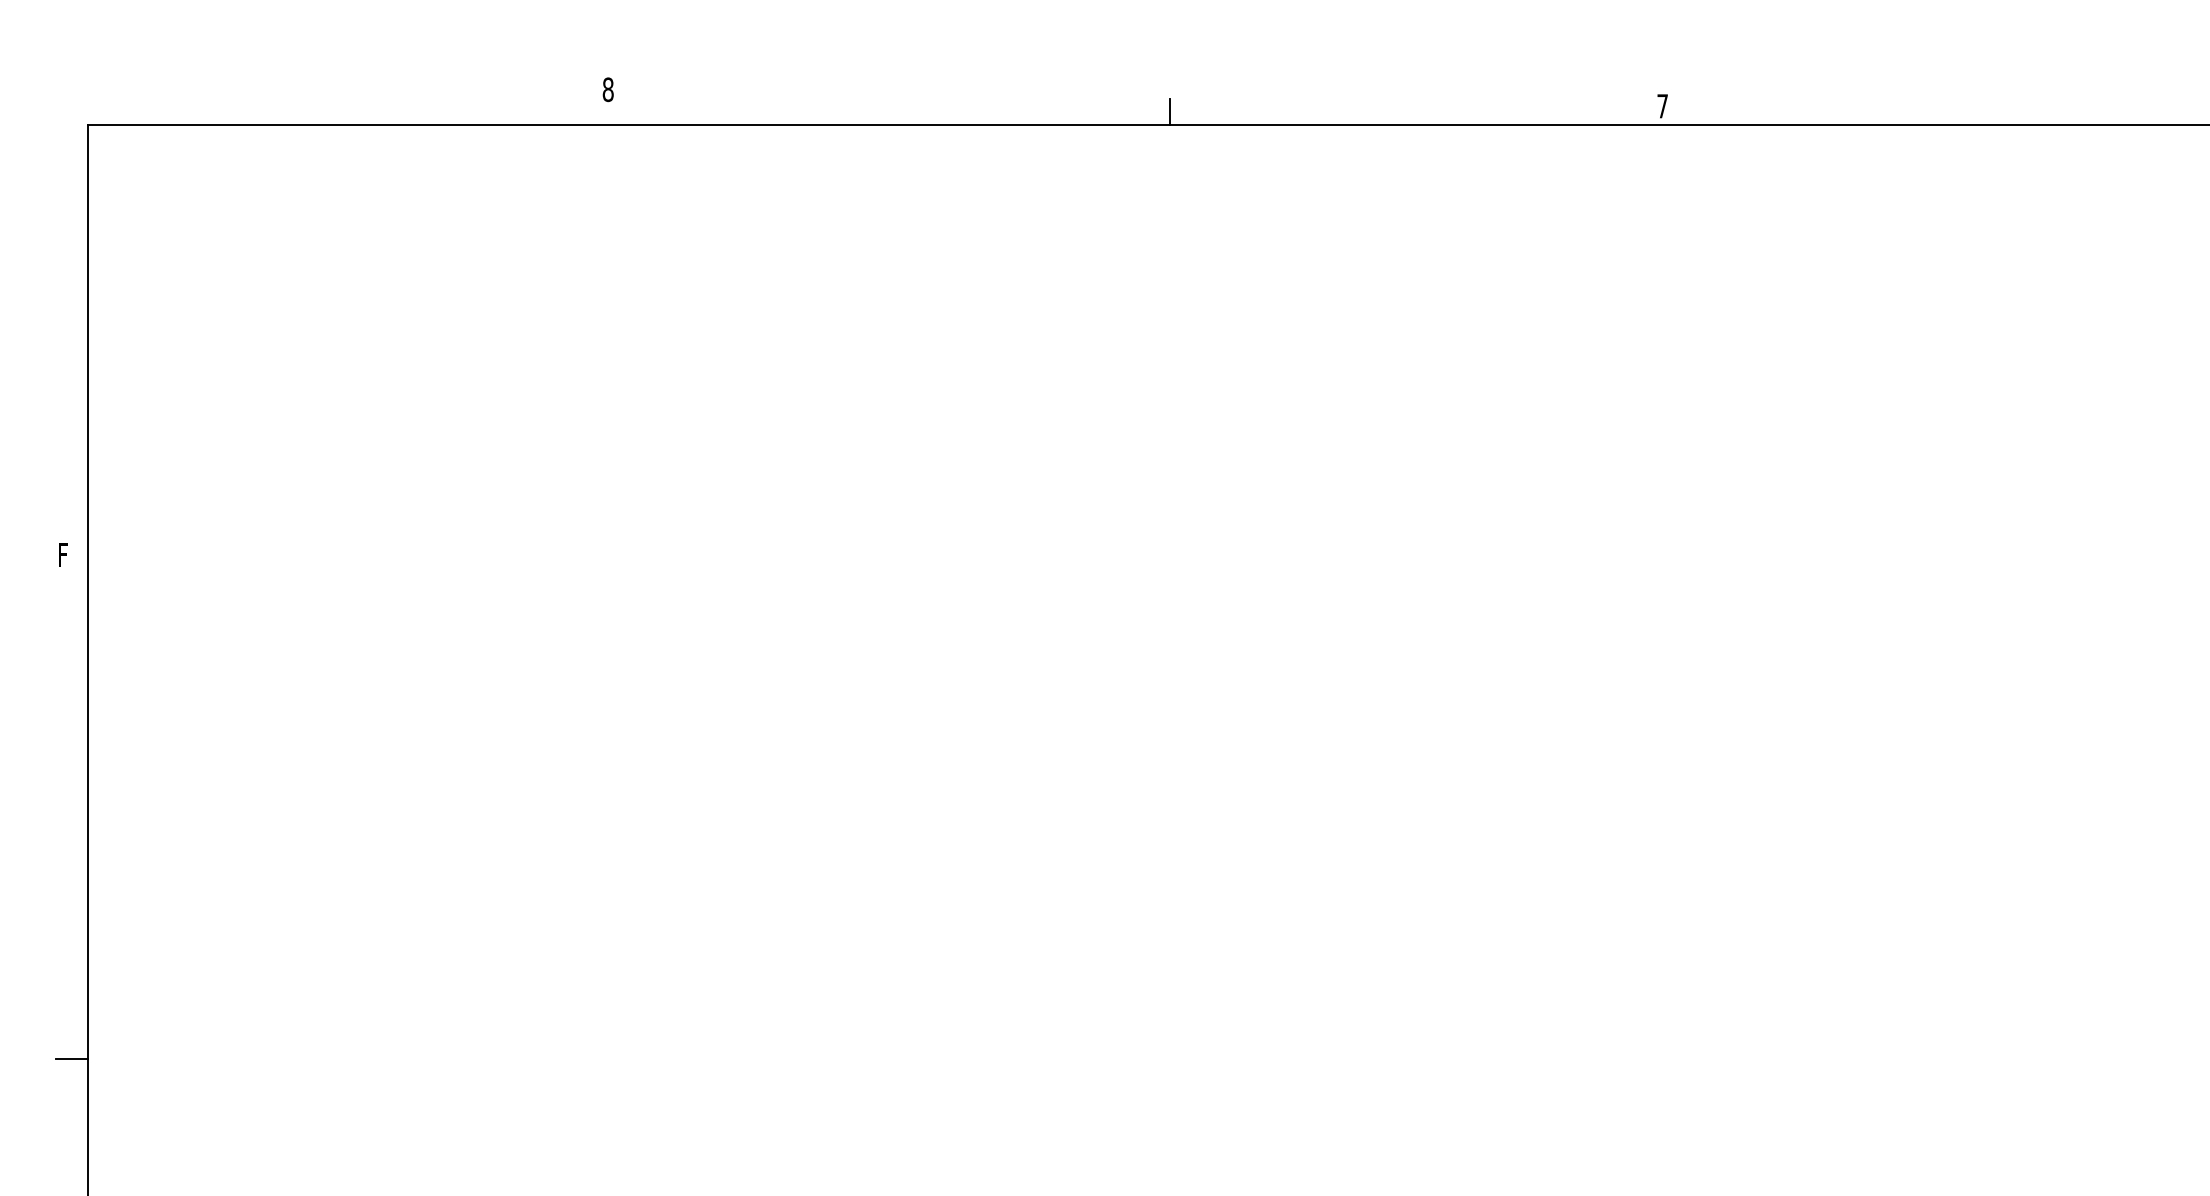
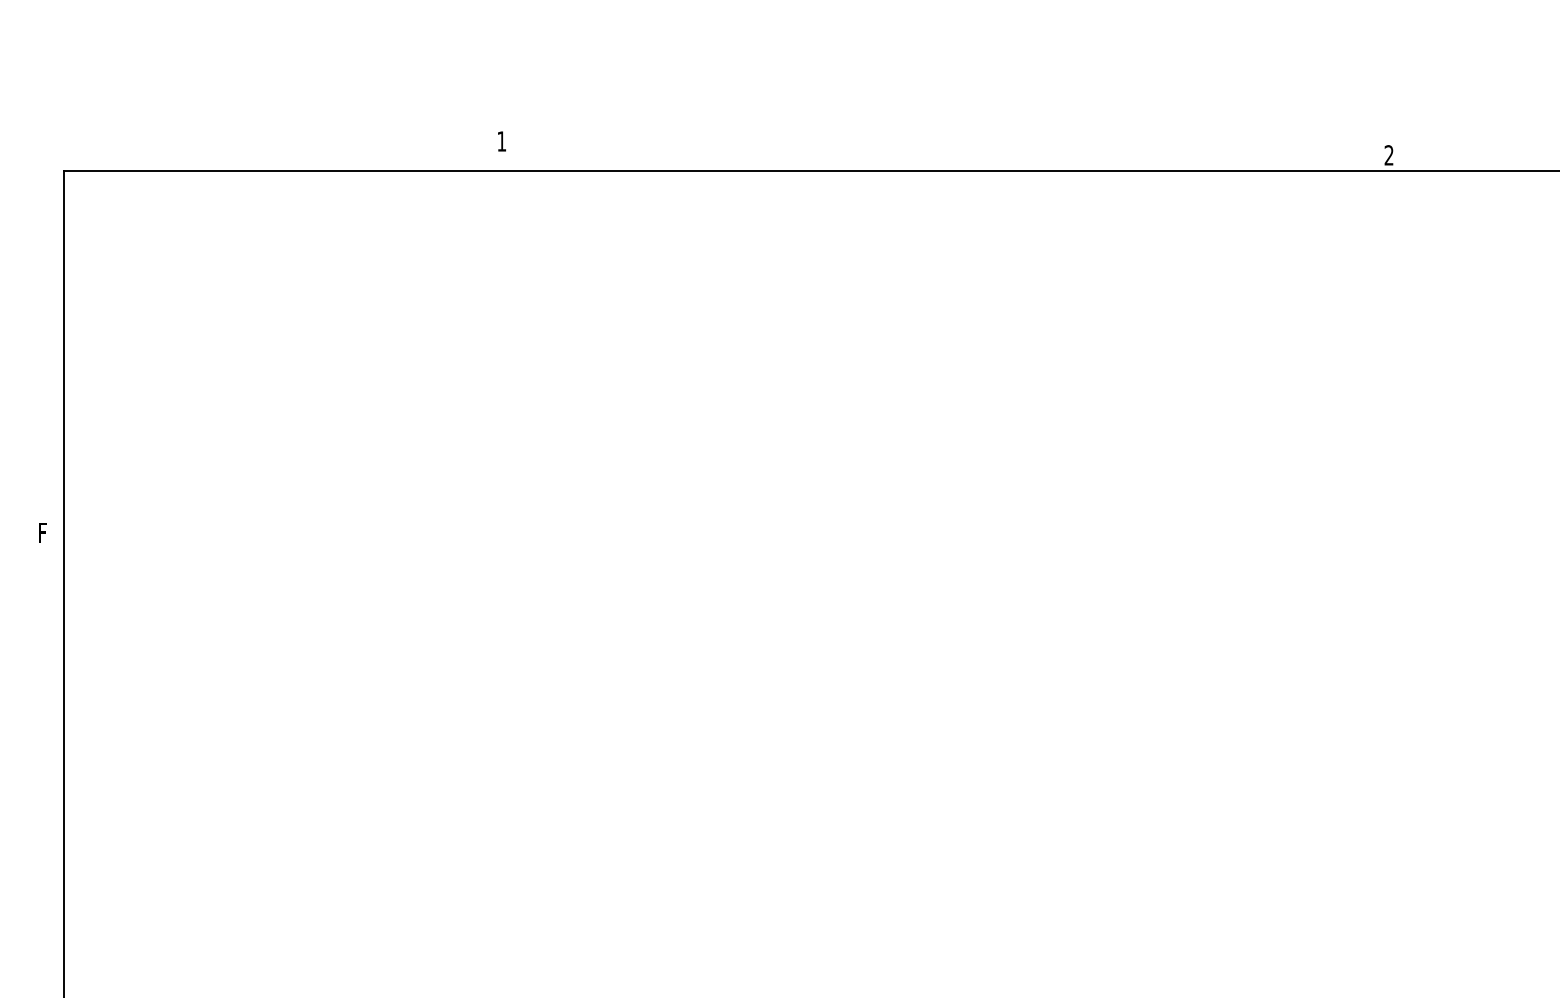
text: (607, 89) -> (501, 141), 8 -> 1
text: (1662, 106) -> (1388, 155), 7 -> 2
line: (1170, 111) -> (974, 159), removed
line: (72, 1058) -> (51, 956), removed

